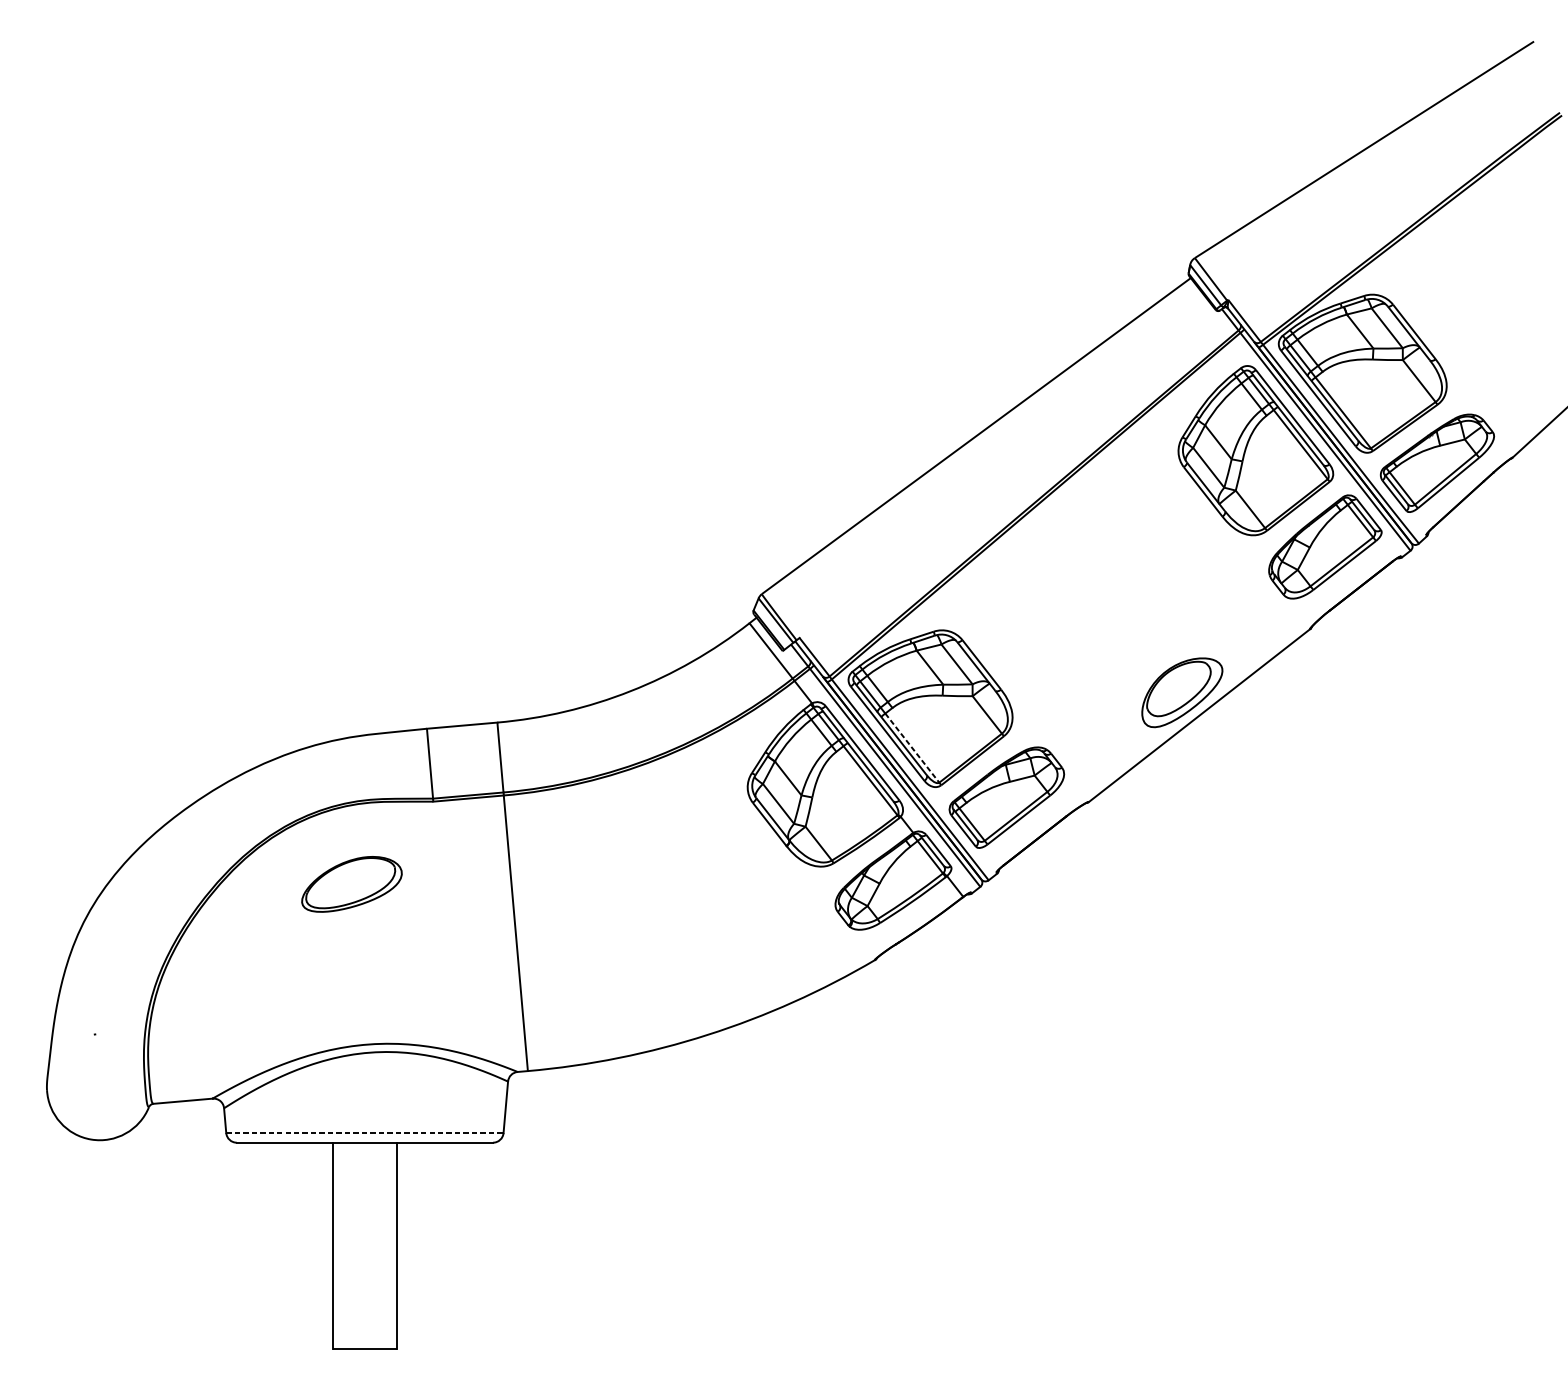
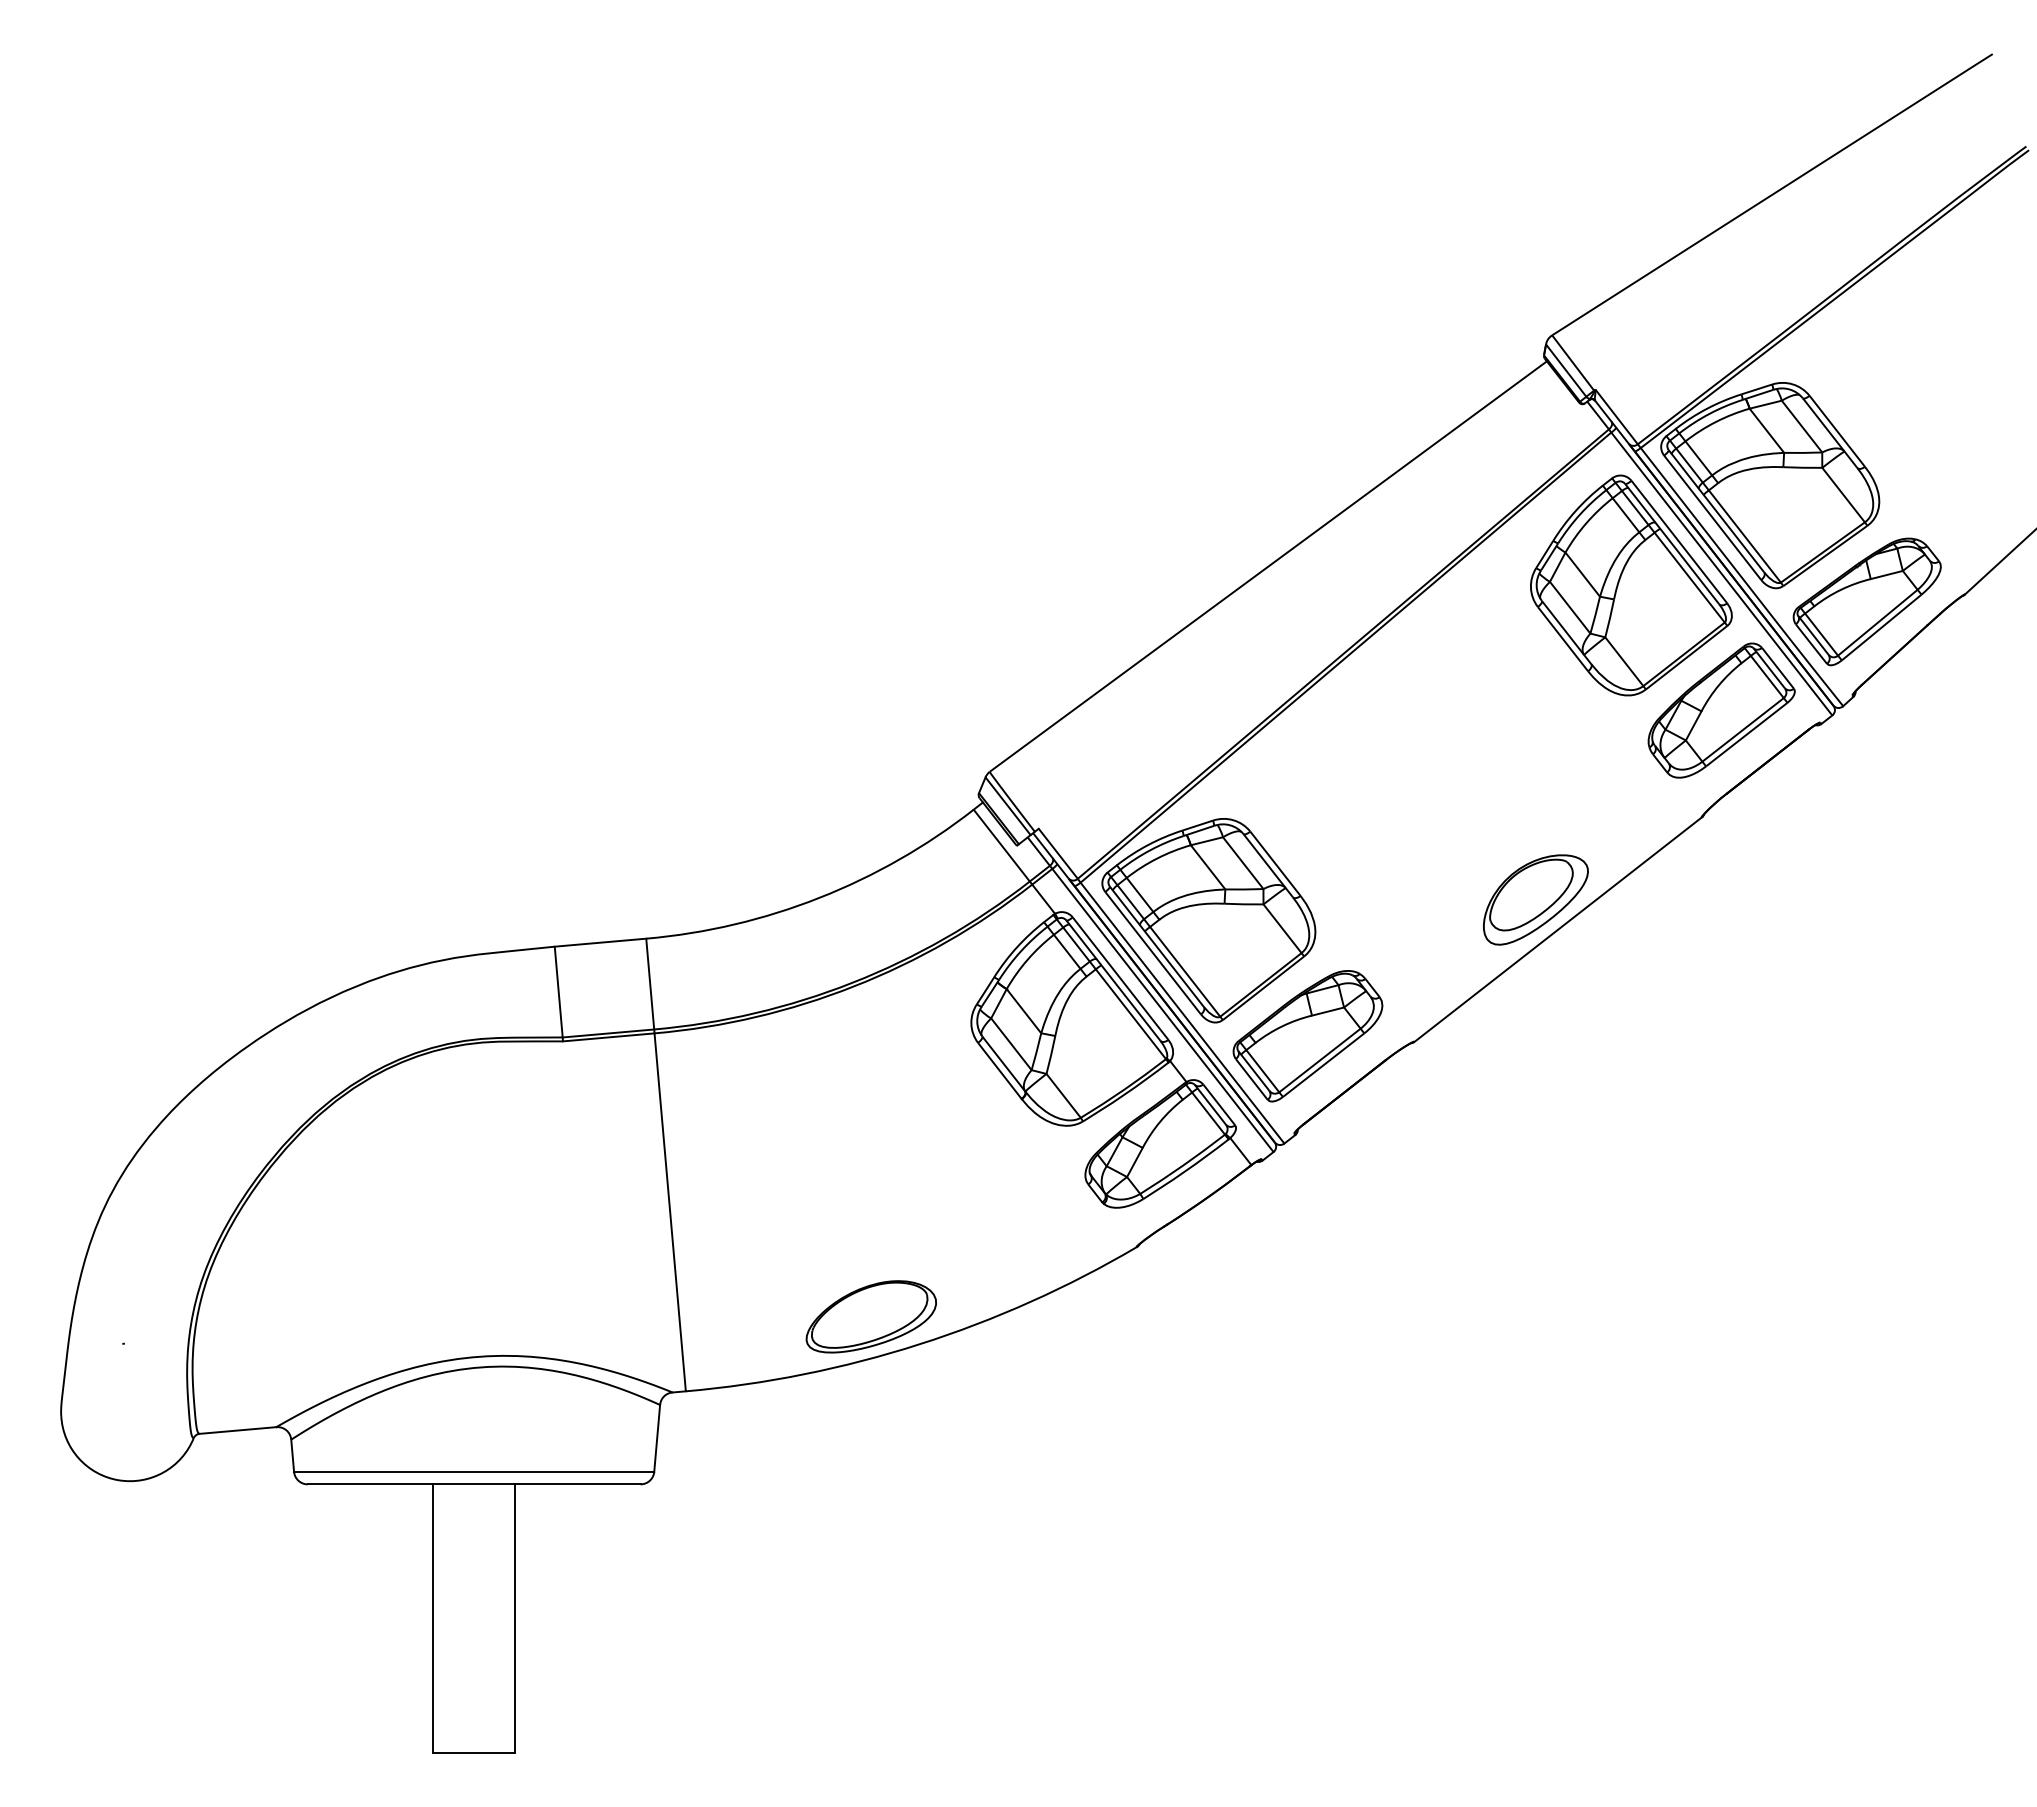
line: (912, 747) -> (1185, 971), dashed -> solid
part: (351, 884) -> (870, 1316), moved
line: (365, 1132) -> (474, 1471), dashed -> solid

